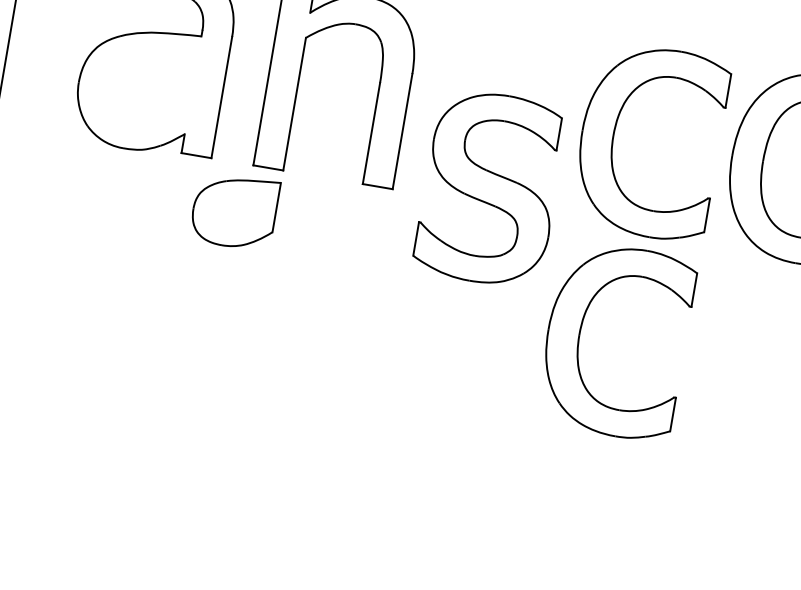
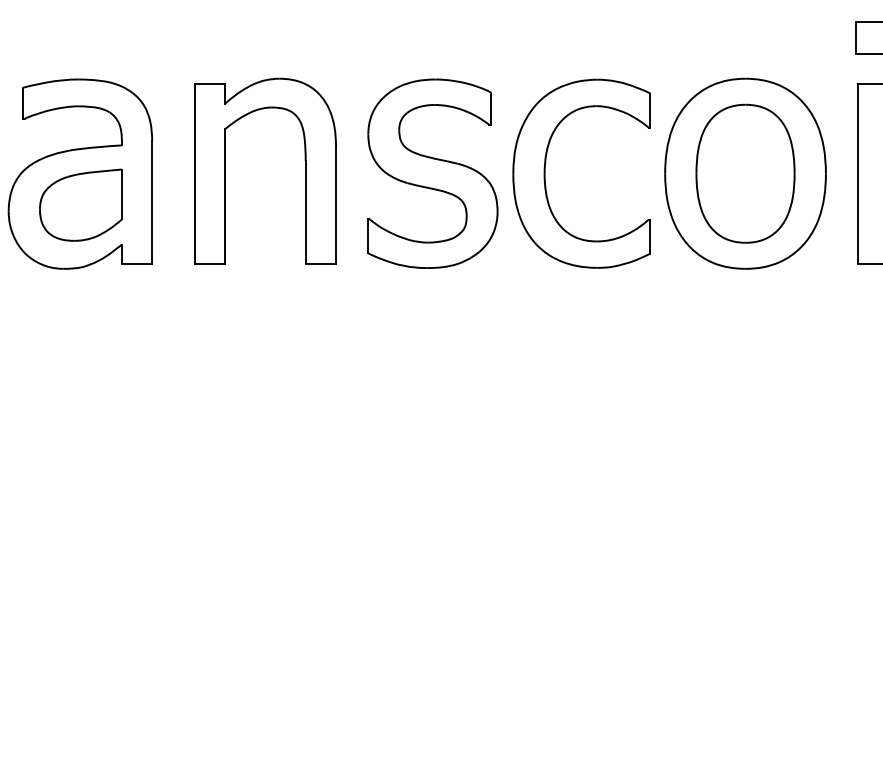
part: (490, 188) -> (432, 173), moved
part: (234, 210) -> (80, 204), moved
part: (580, 334) -> (545, 375), removed

